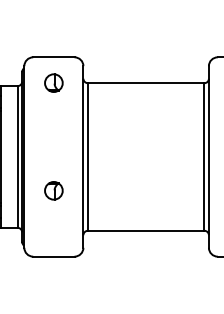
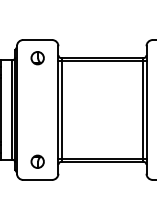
line: (145, 87) -> (102, 61), added
part: (53, 190) -> (37, 161), moved
line: (145, 226) -> (102, 158), added

